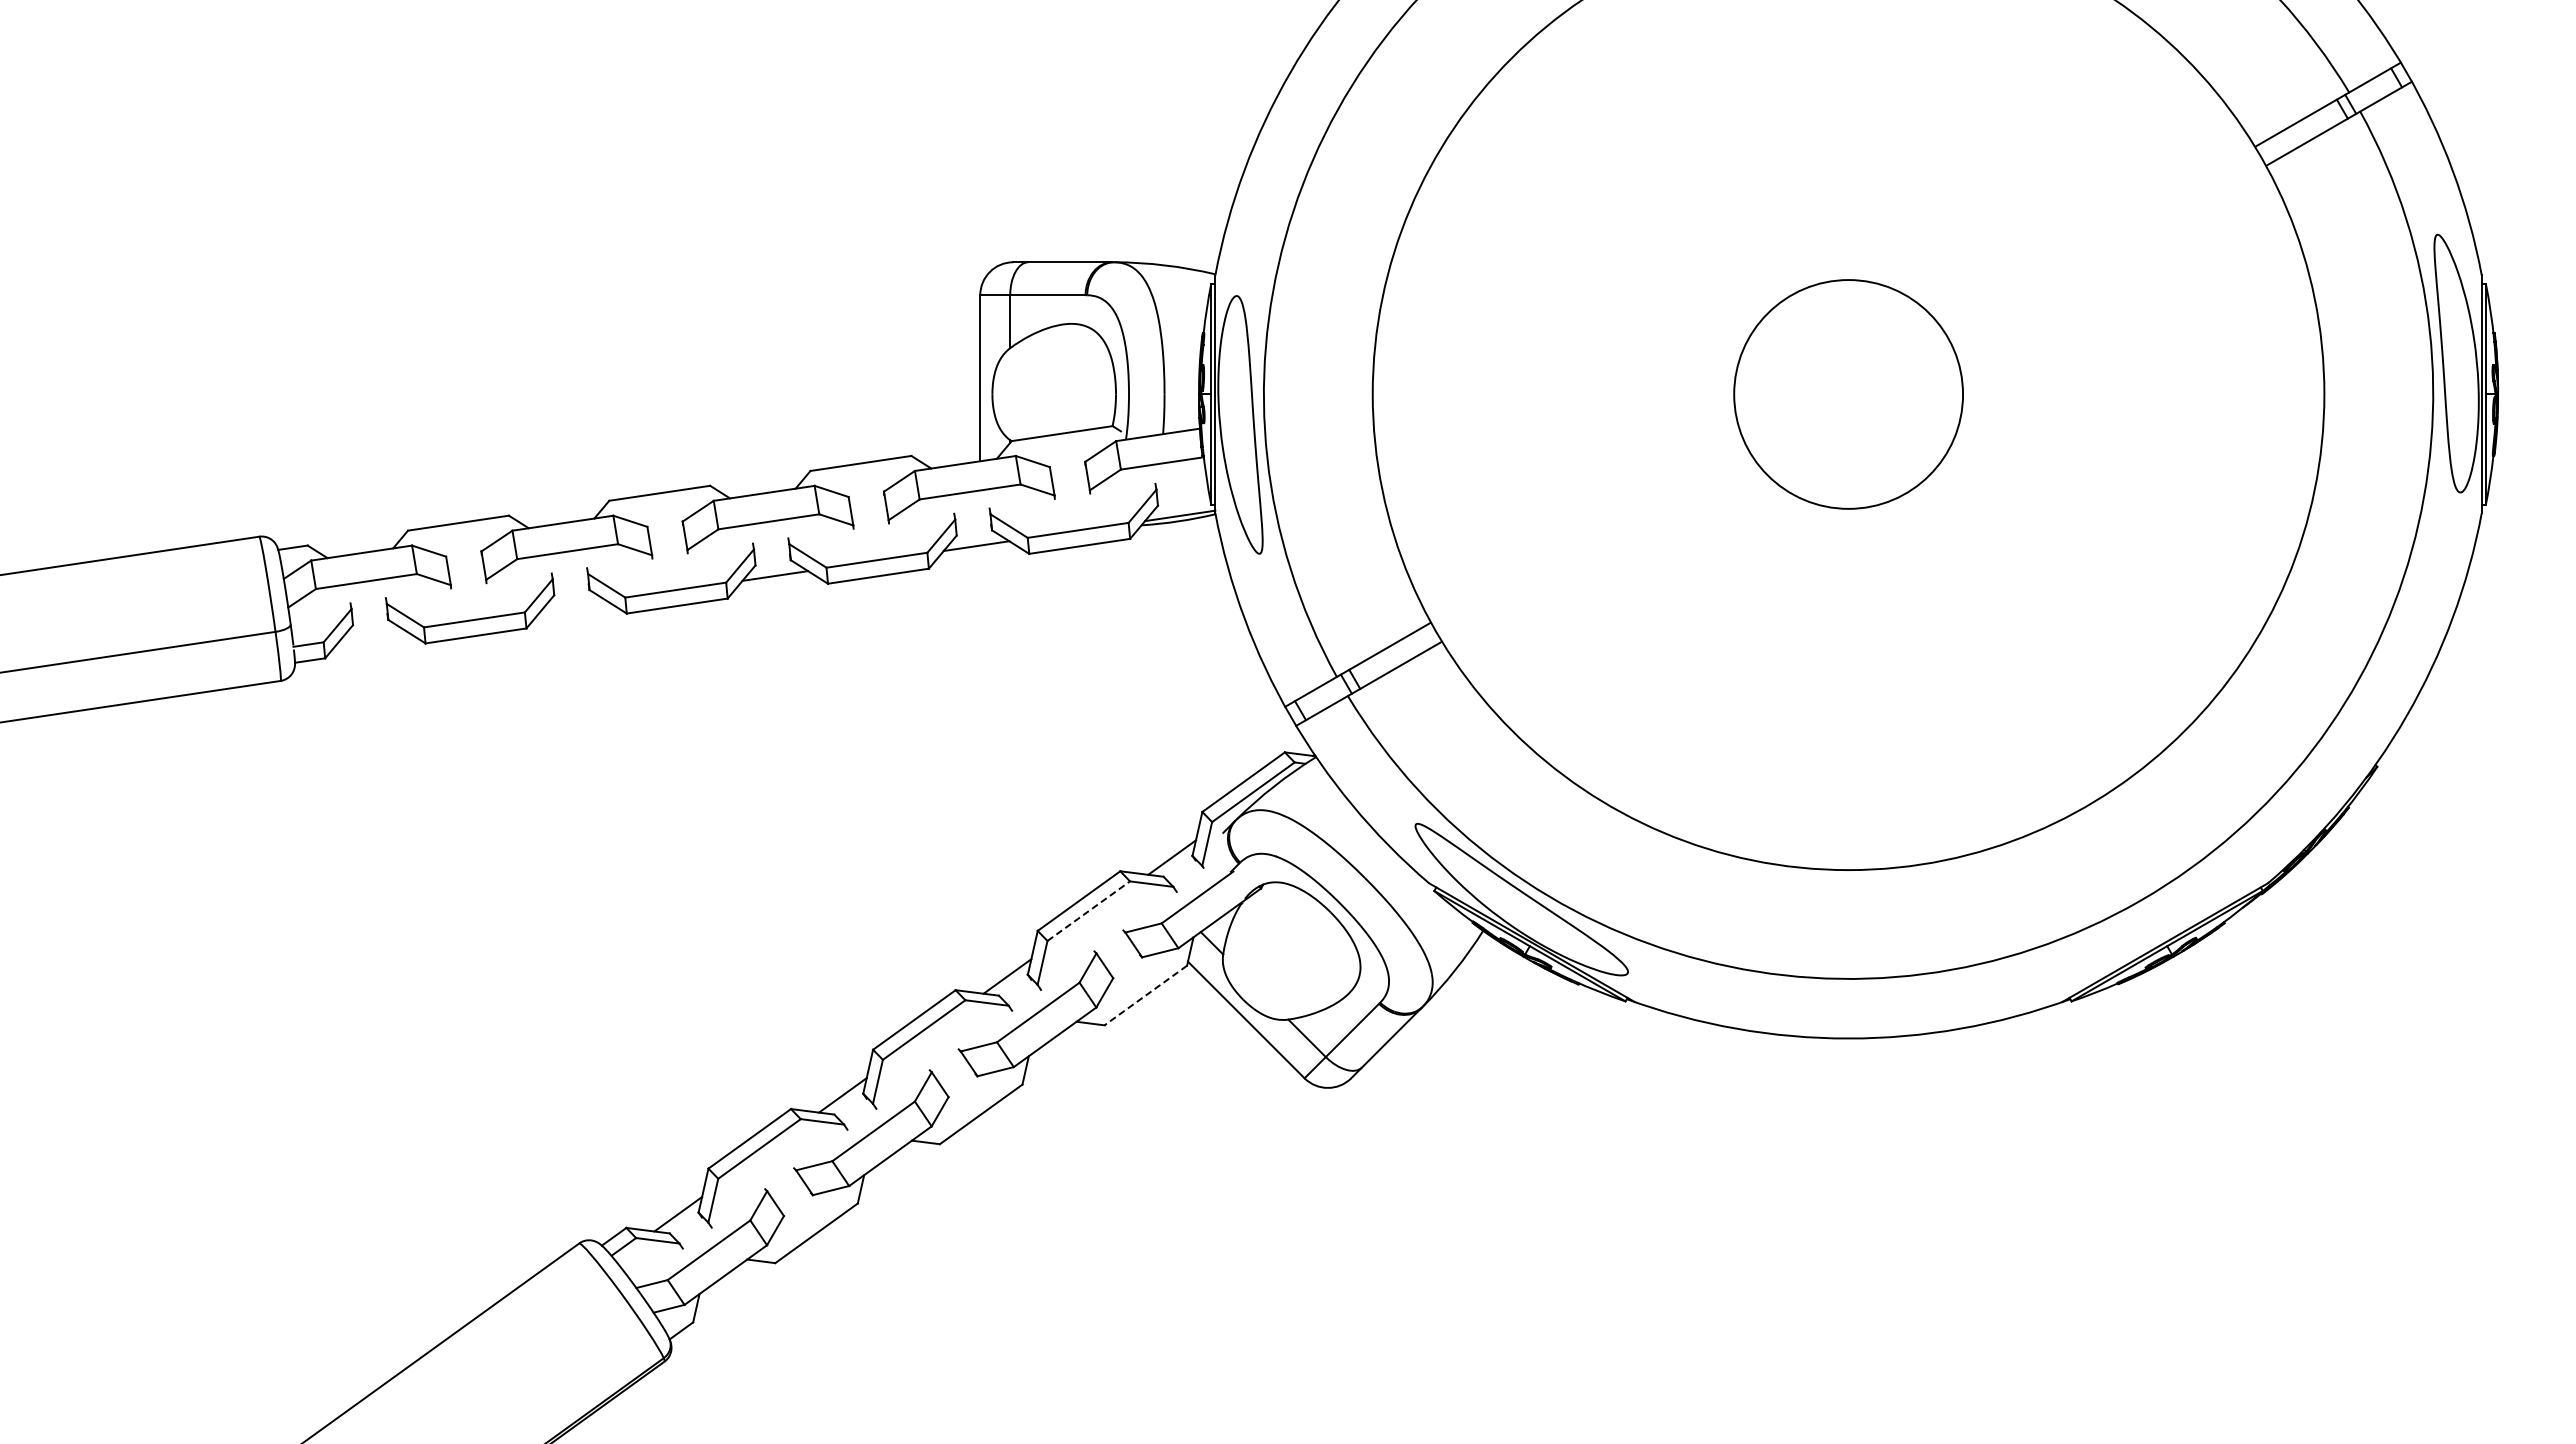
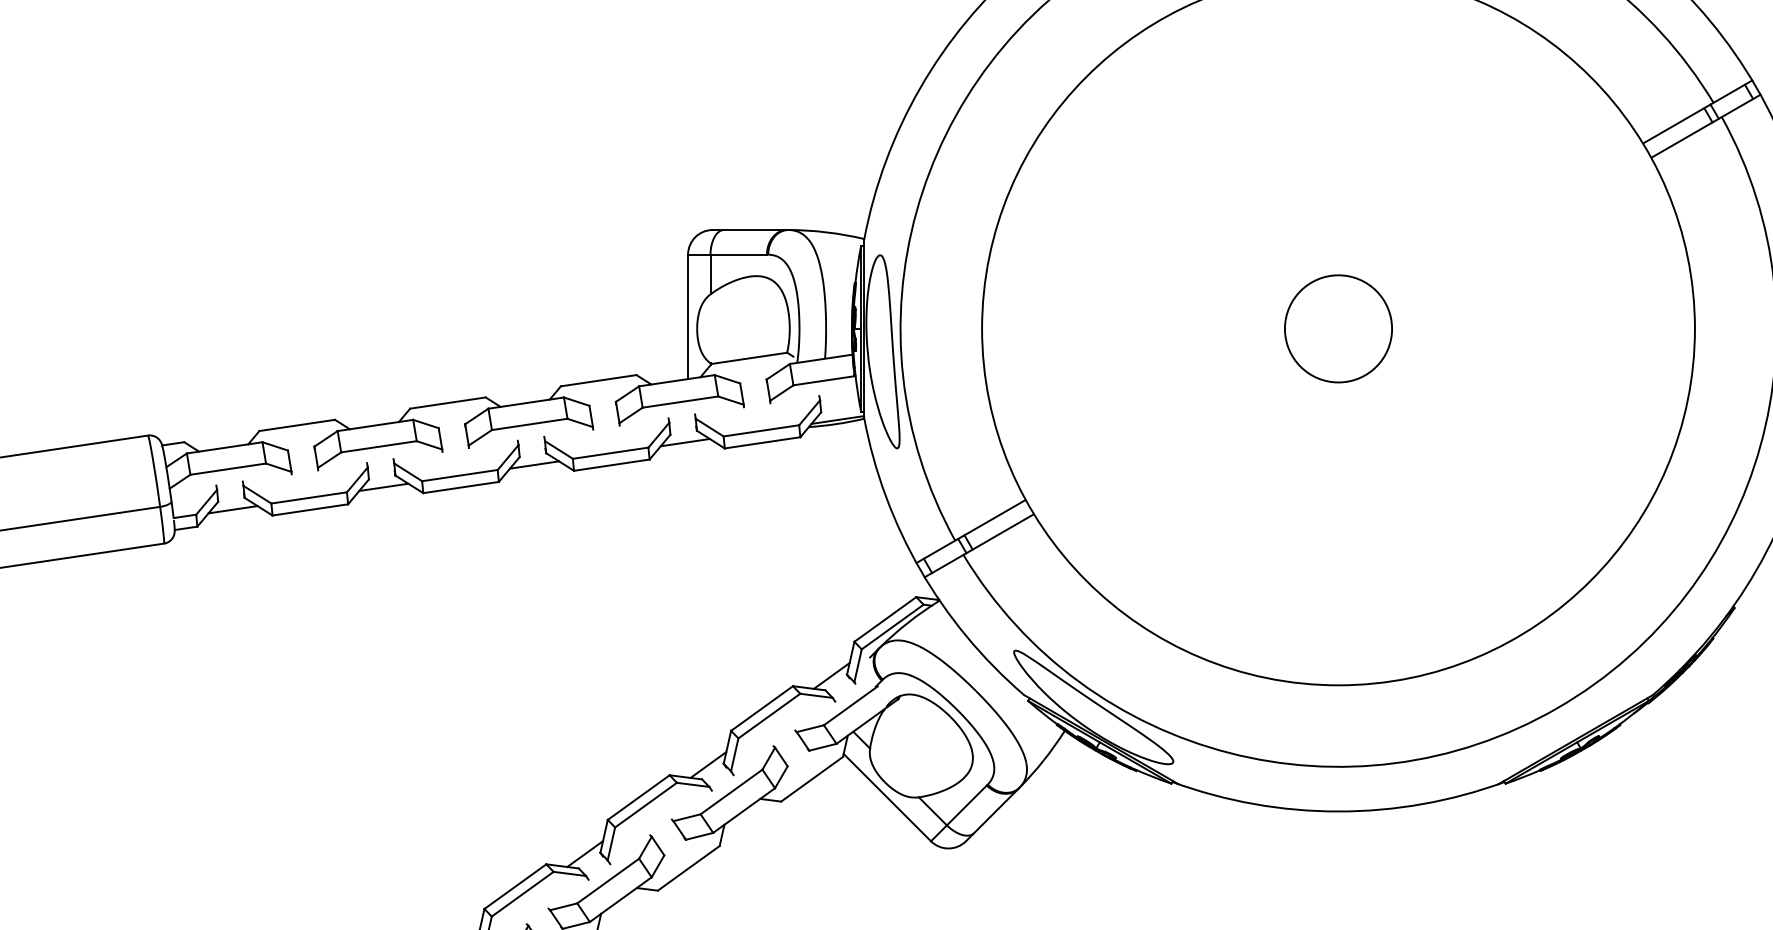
circle: (1848, 393) -> (1338, 328), size x0.62
line: (573, 605) -> (383, 487), added
line: (372, 635) -> (232, 509), added
line: (1088, 911) -> (769, 716), dashed -> solid
line: (1145, 995) -> (811, 779), dashed -> solid

